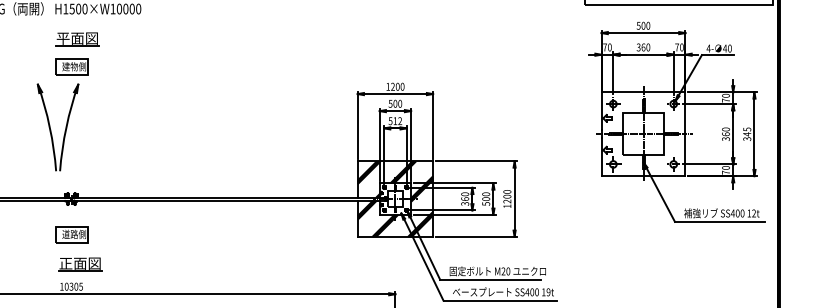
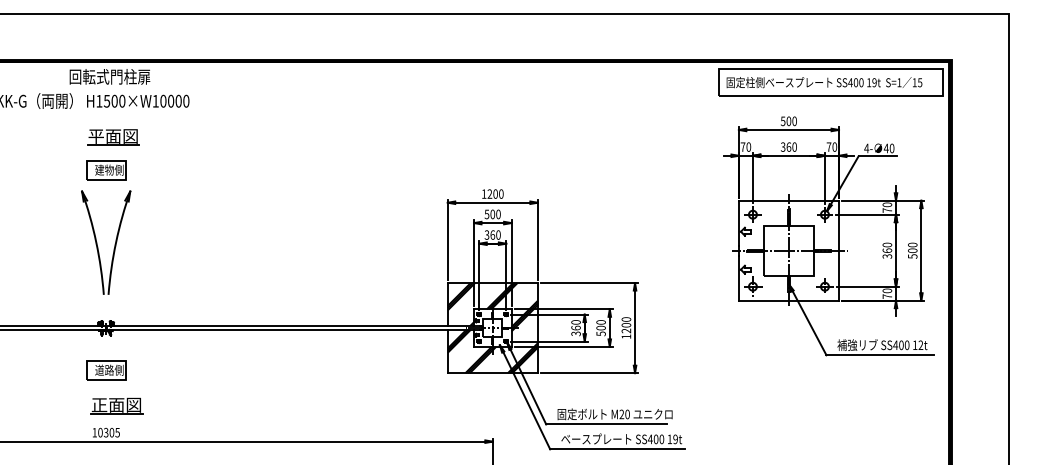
text: (395, 120) -> (492, 234), 512 -> 360
part: (65, 129) -> (114, 244), moved
text: (747, 134) -> (912, 250), 345 -> 500

